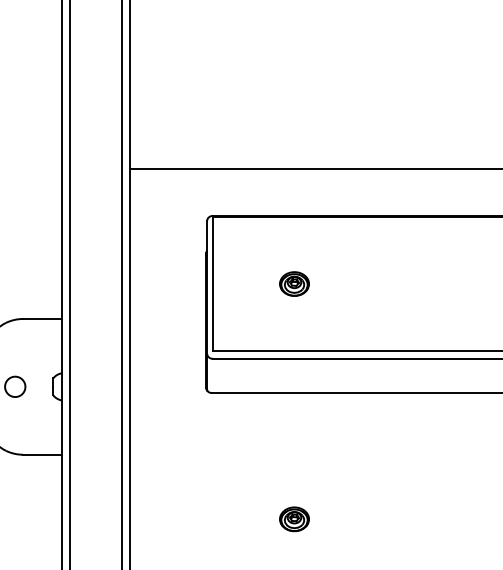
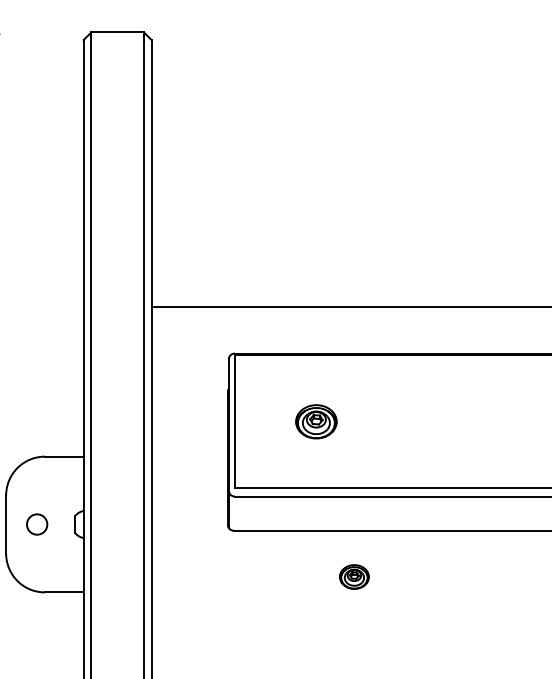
part: (294, 283) -> (316, 421), size x1.4
part: (294, 518) -> (354, 576), moved

